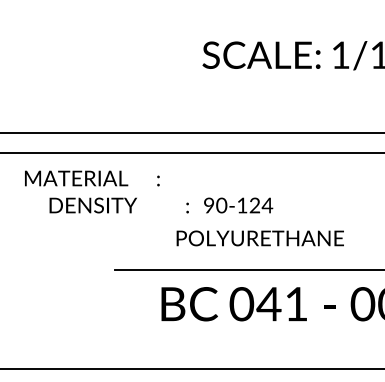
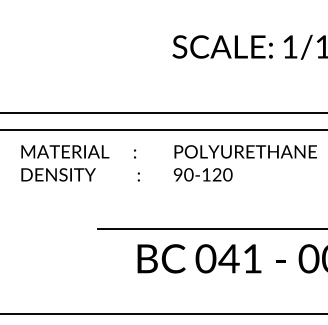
text: (119, 205) -> (80, 174), moved
text: (267, 205) -> (227, 174), 90-124 -> 90-120
text: (260, 238) -> (245, 151), moved

